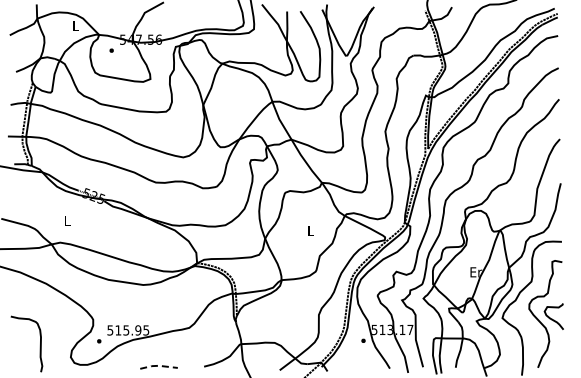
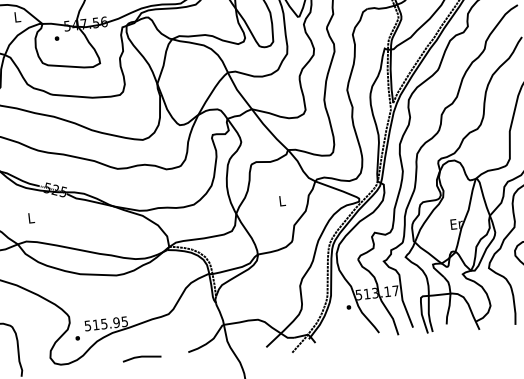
line: (158, 365) -> (141, 356), dashed -> solid

